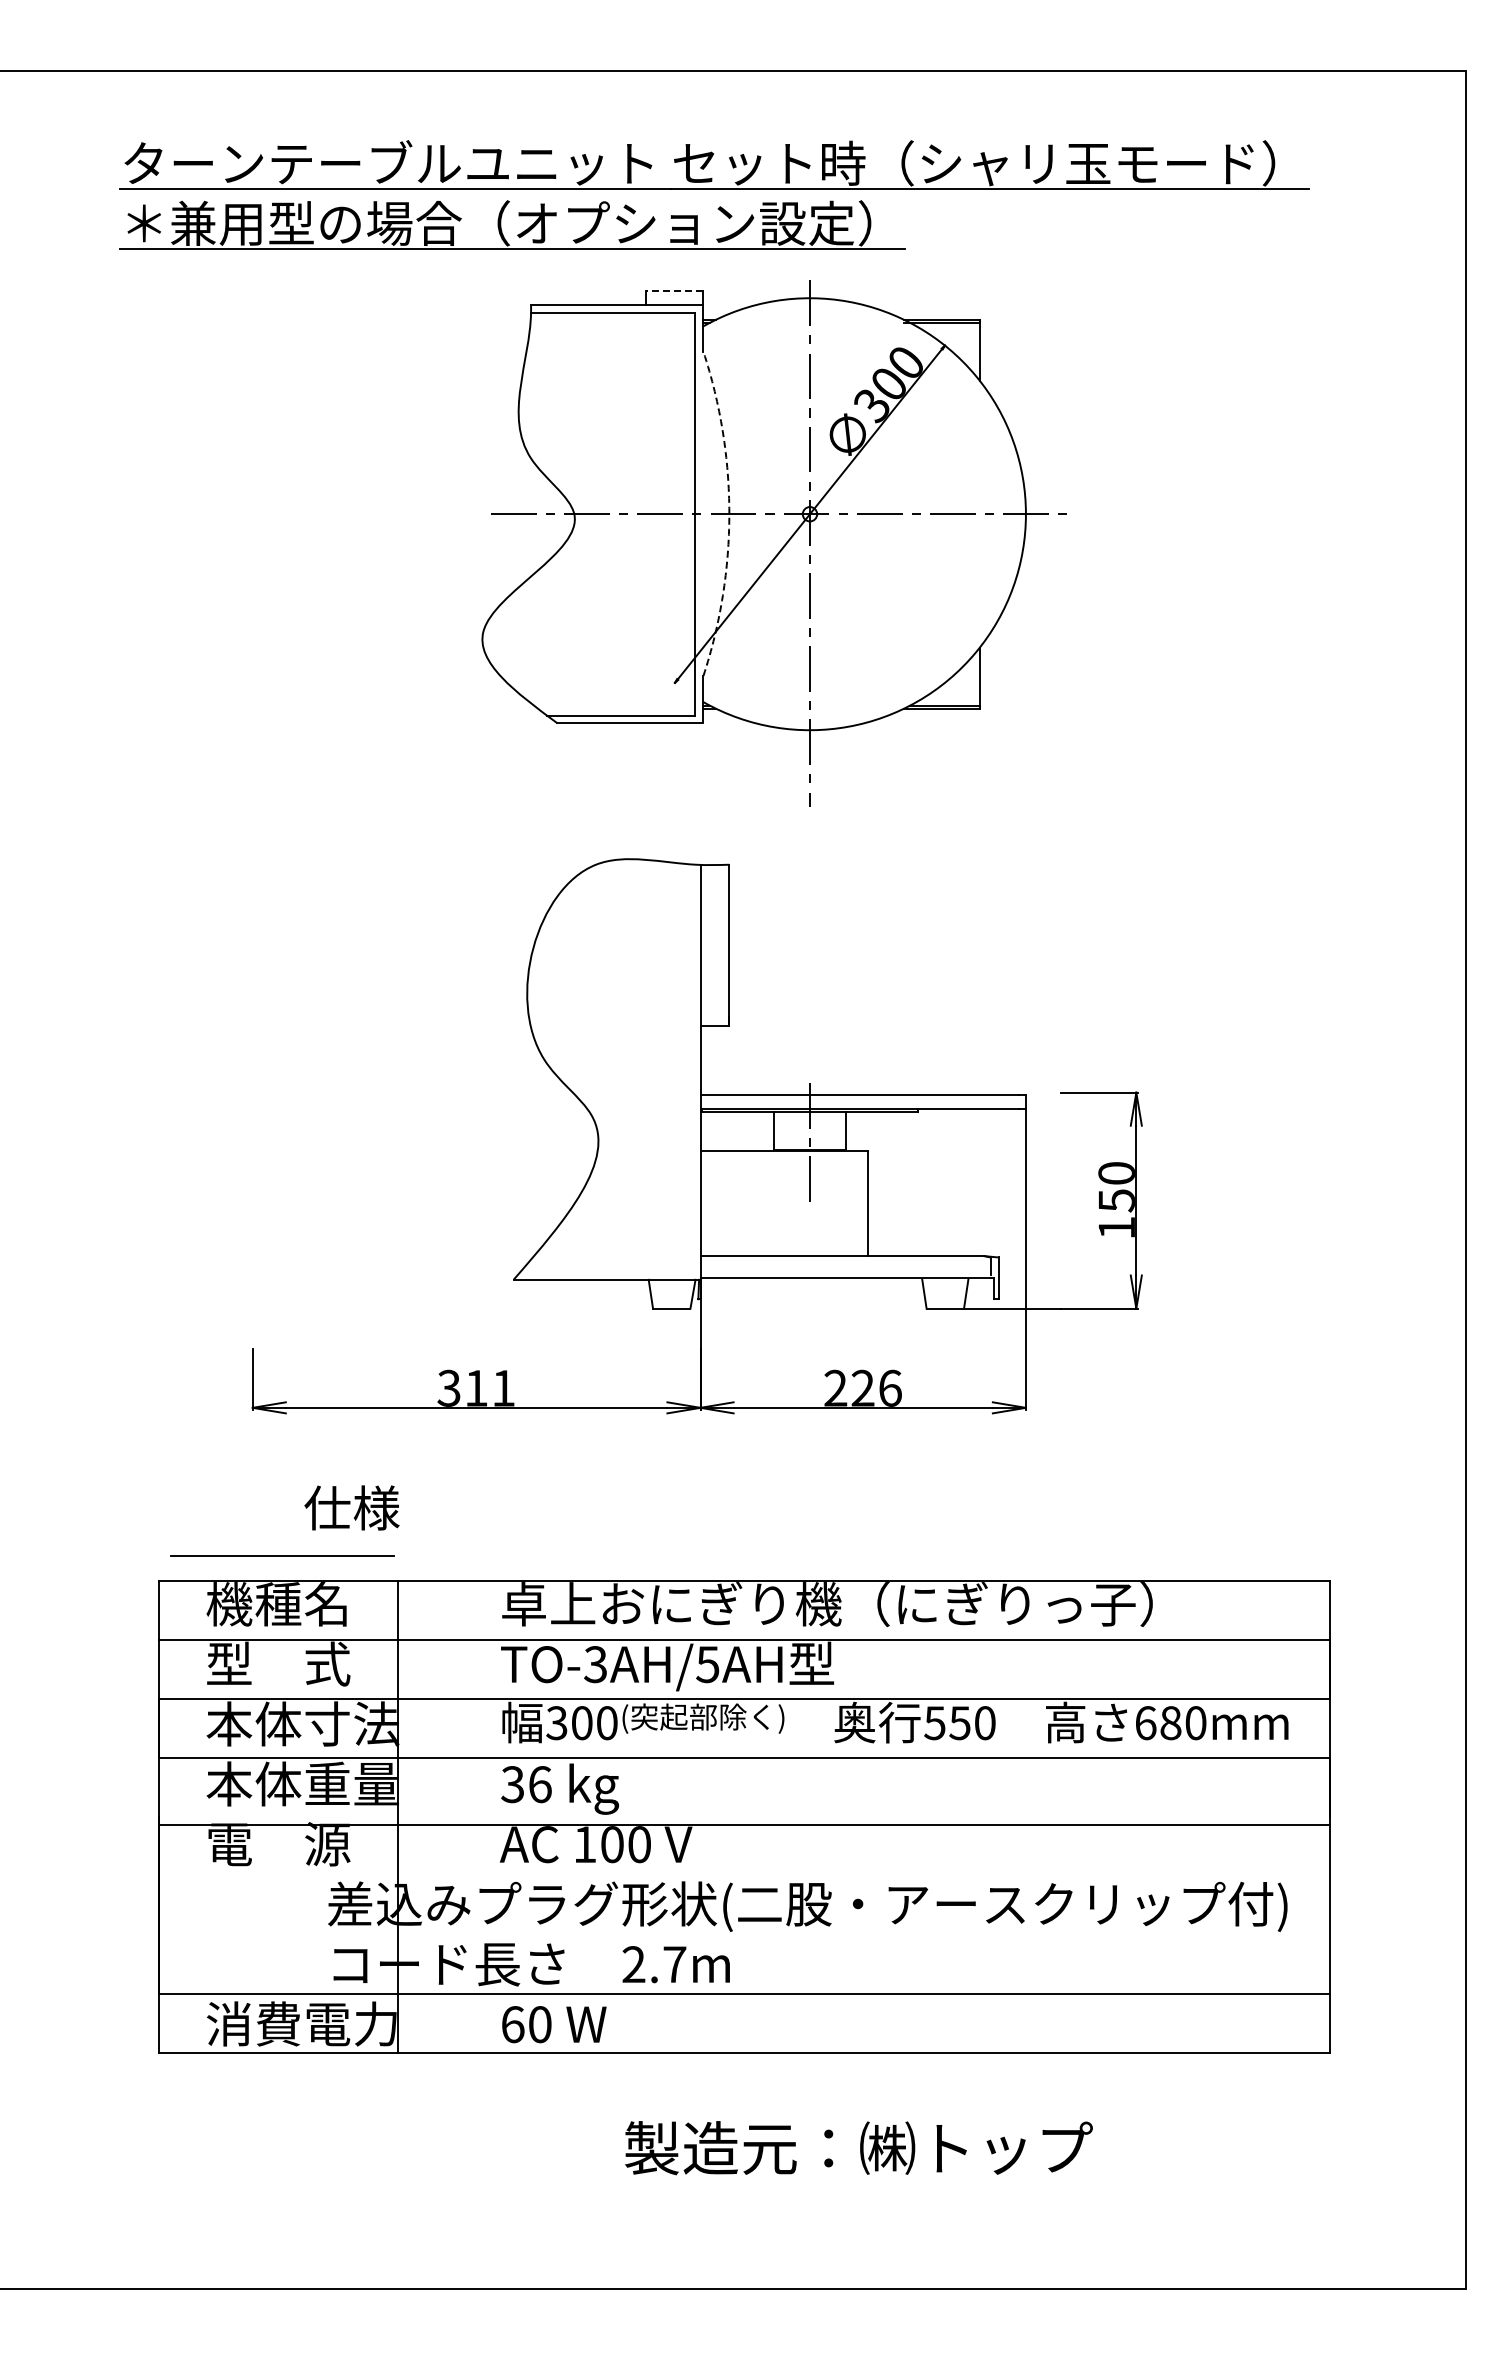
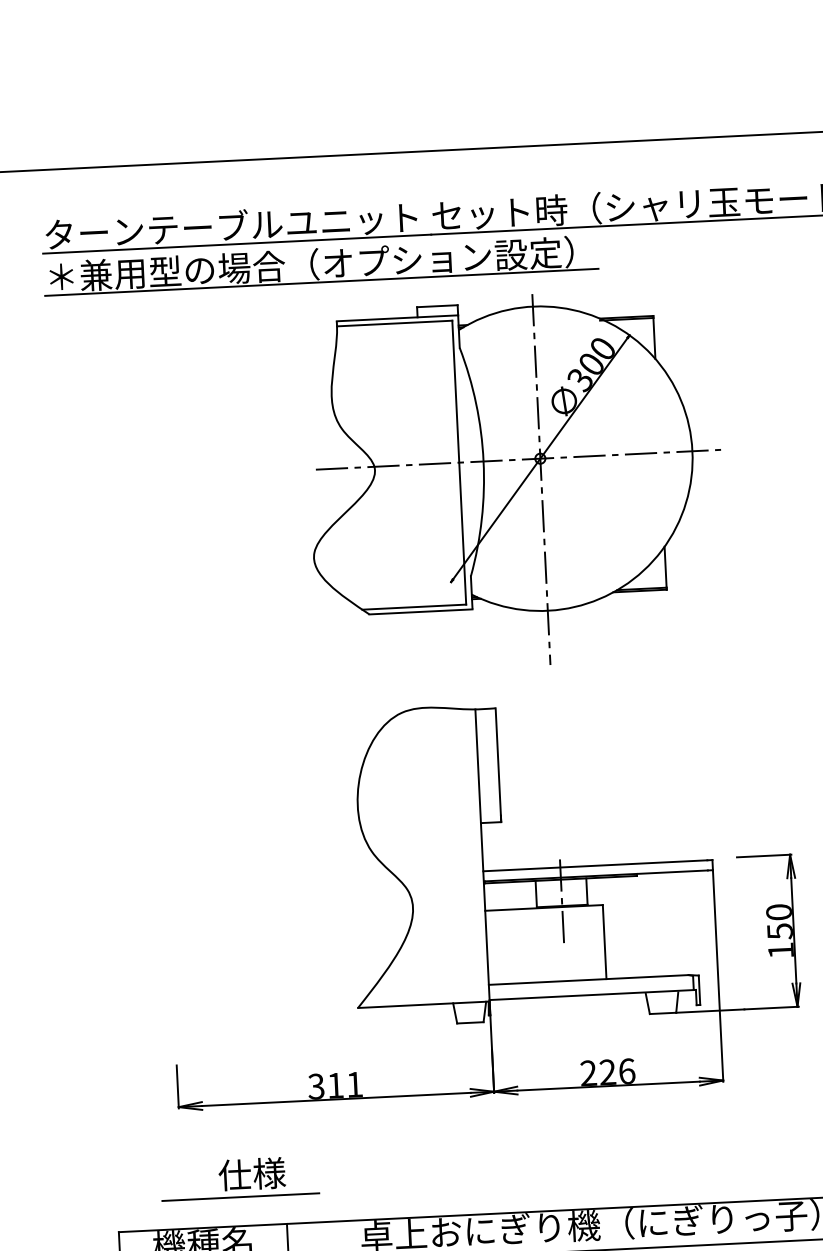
line: (674, 291) -> (437, 306), dashed -> solid
arc: (729, 513) -> (483, 460), dashed -> solid
line: (282, 1555) -> (240, 1197), moved

